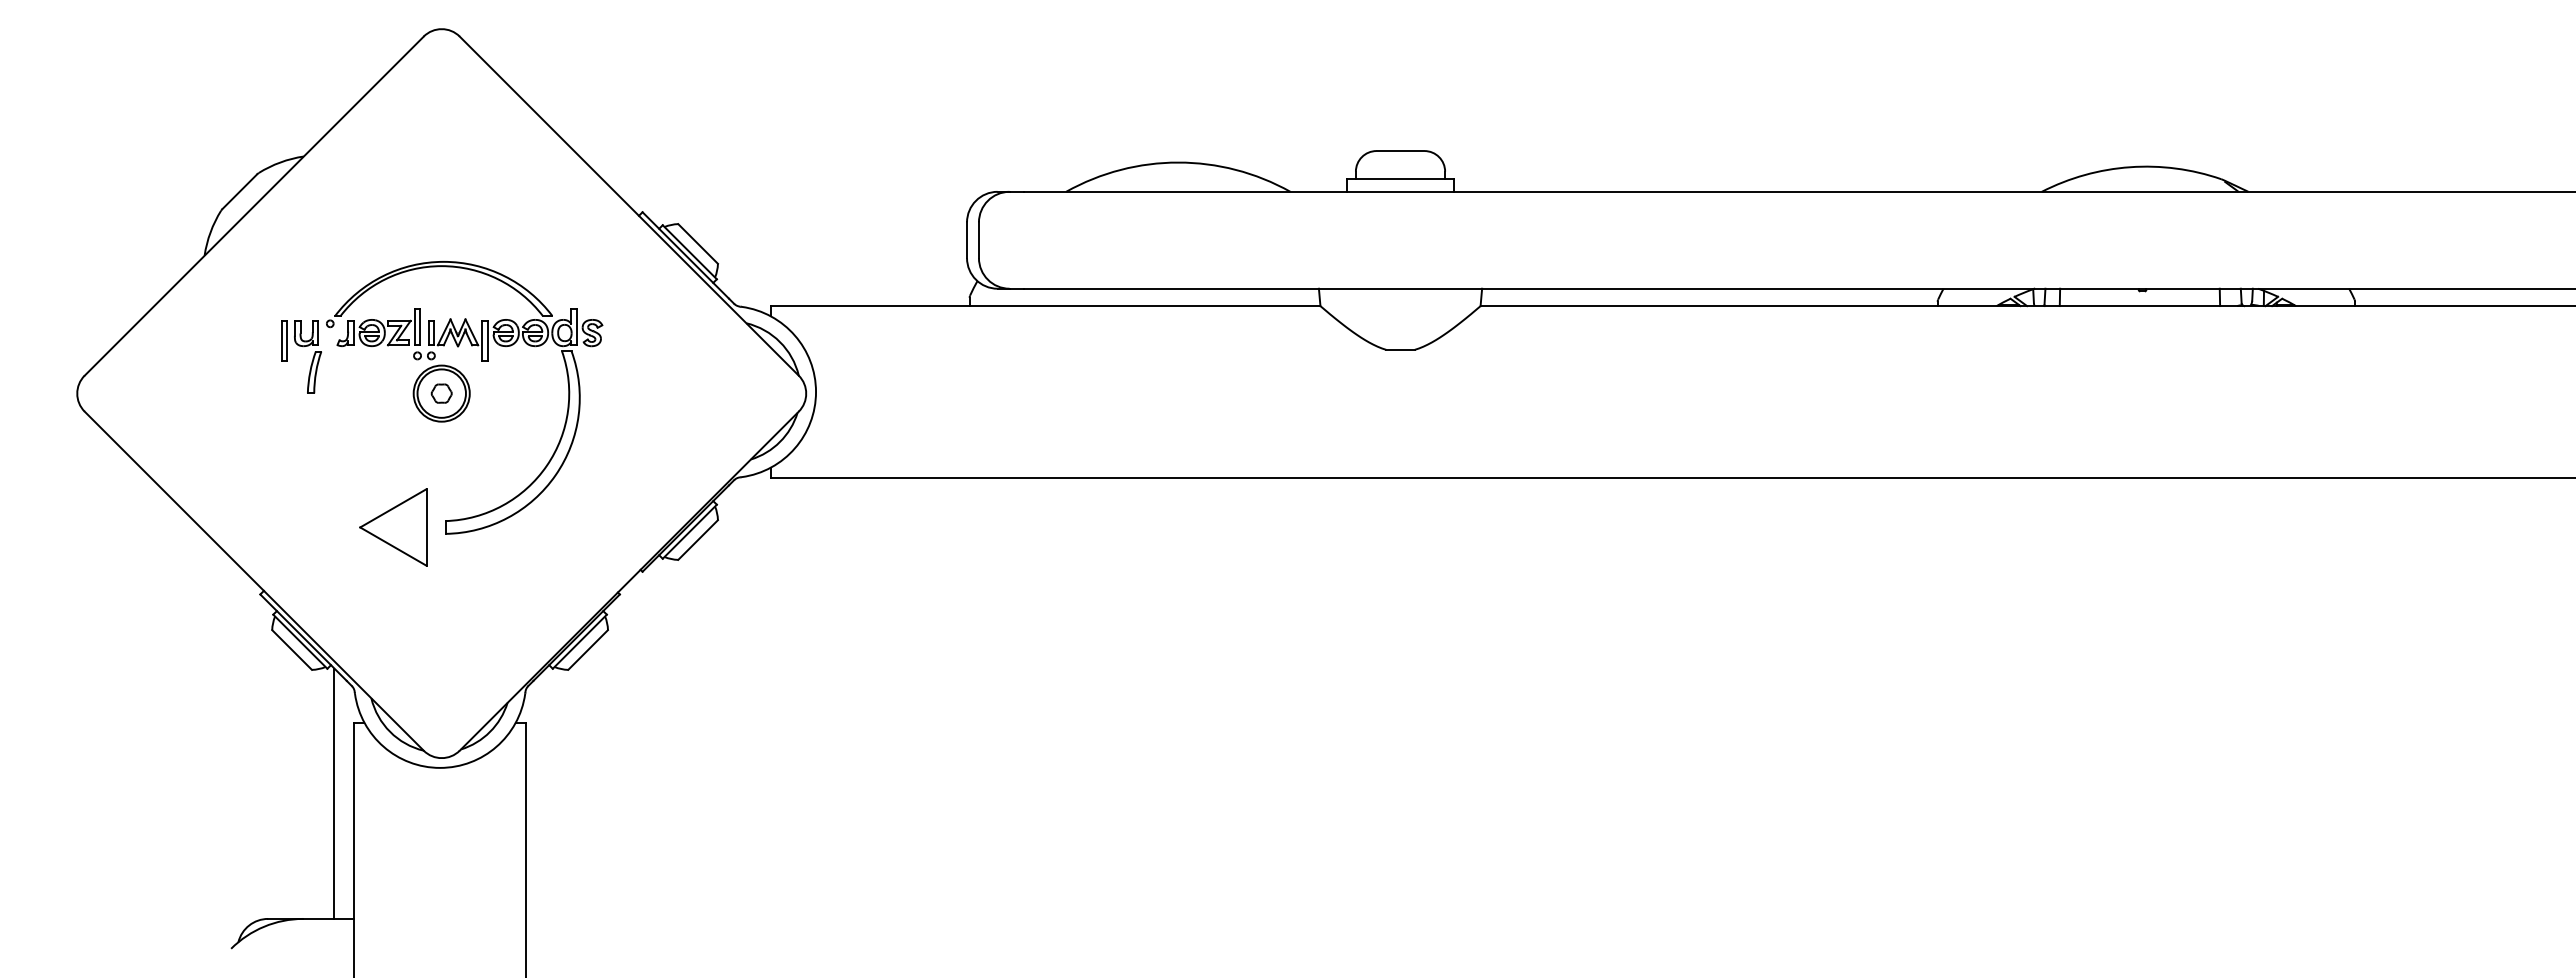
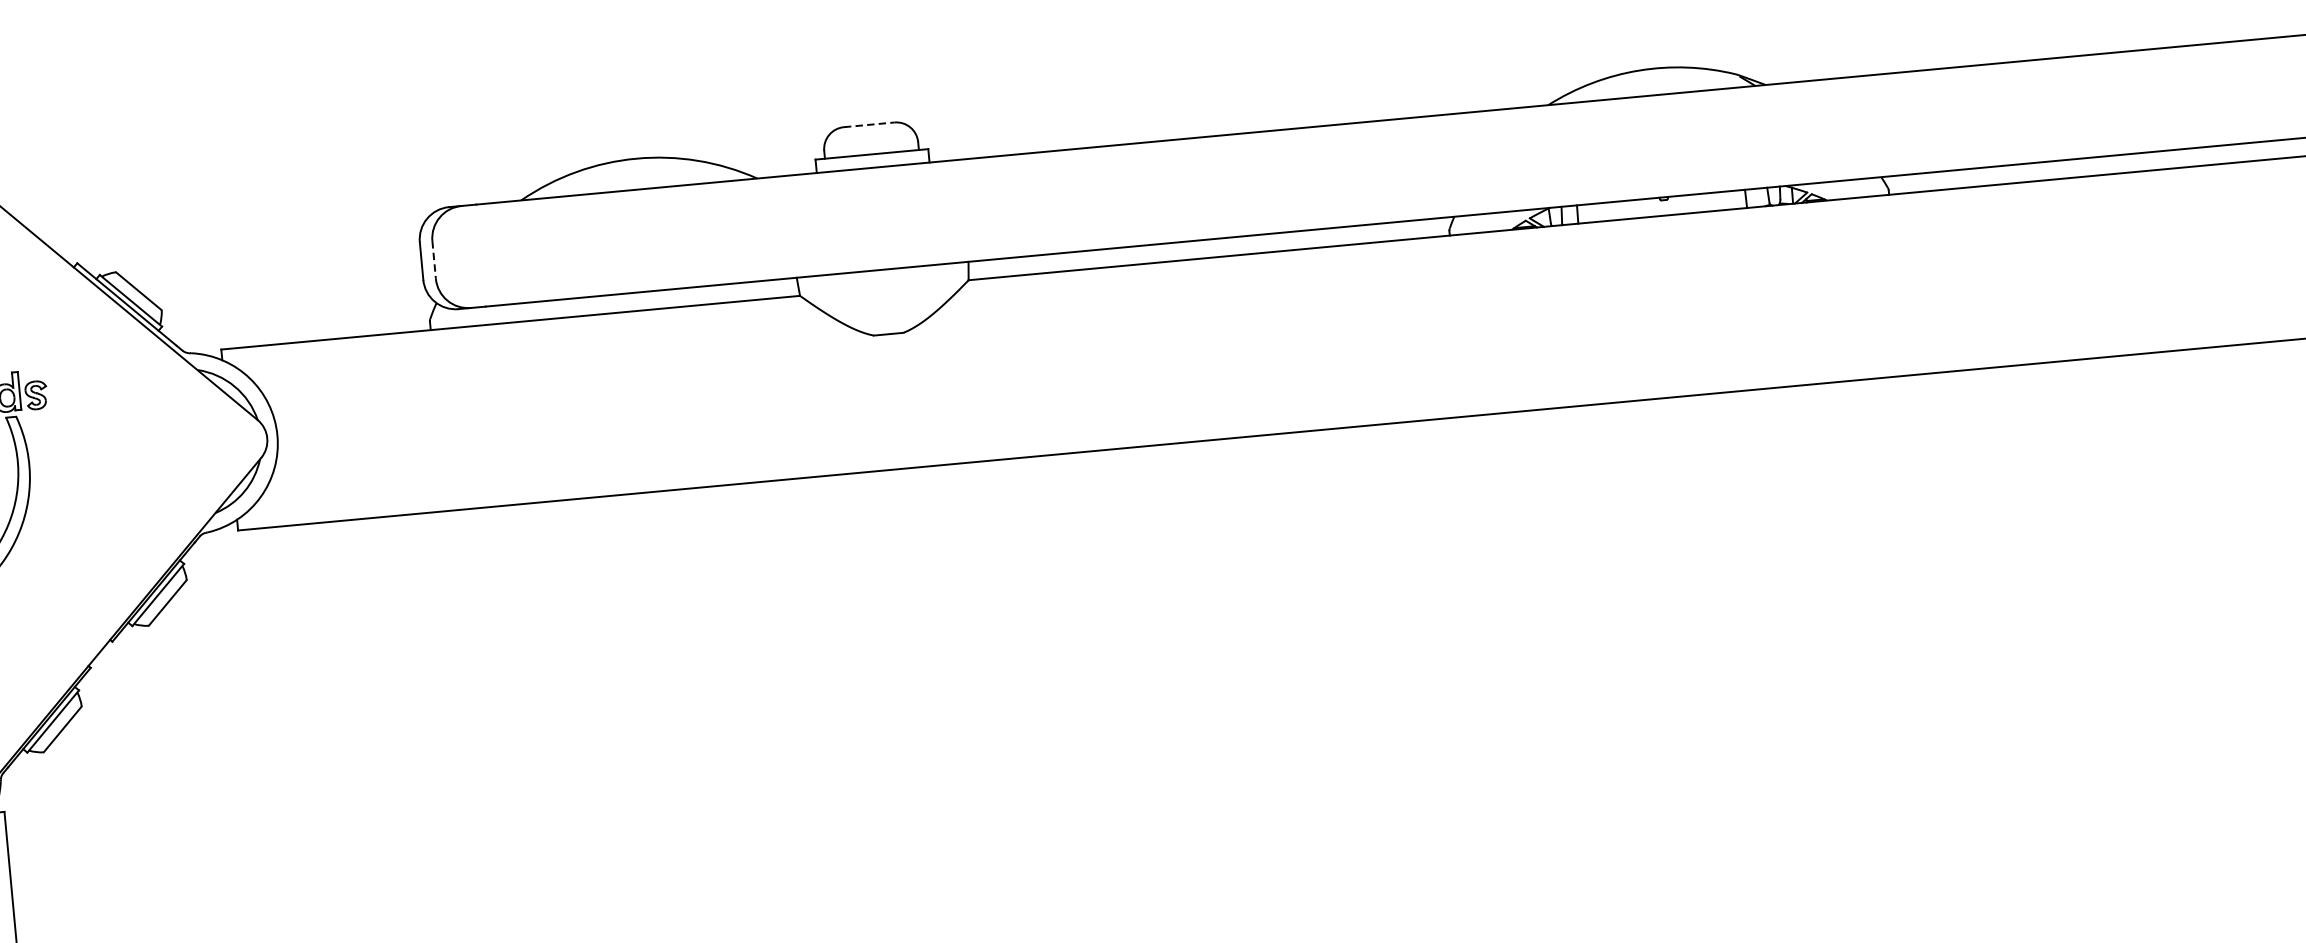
line: (1400, 151) -> (869, 125), solid -> dashed
line: (978, 240) -> (433, 260), solid -> dashed

